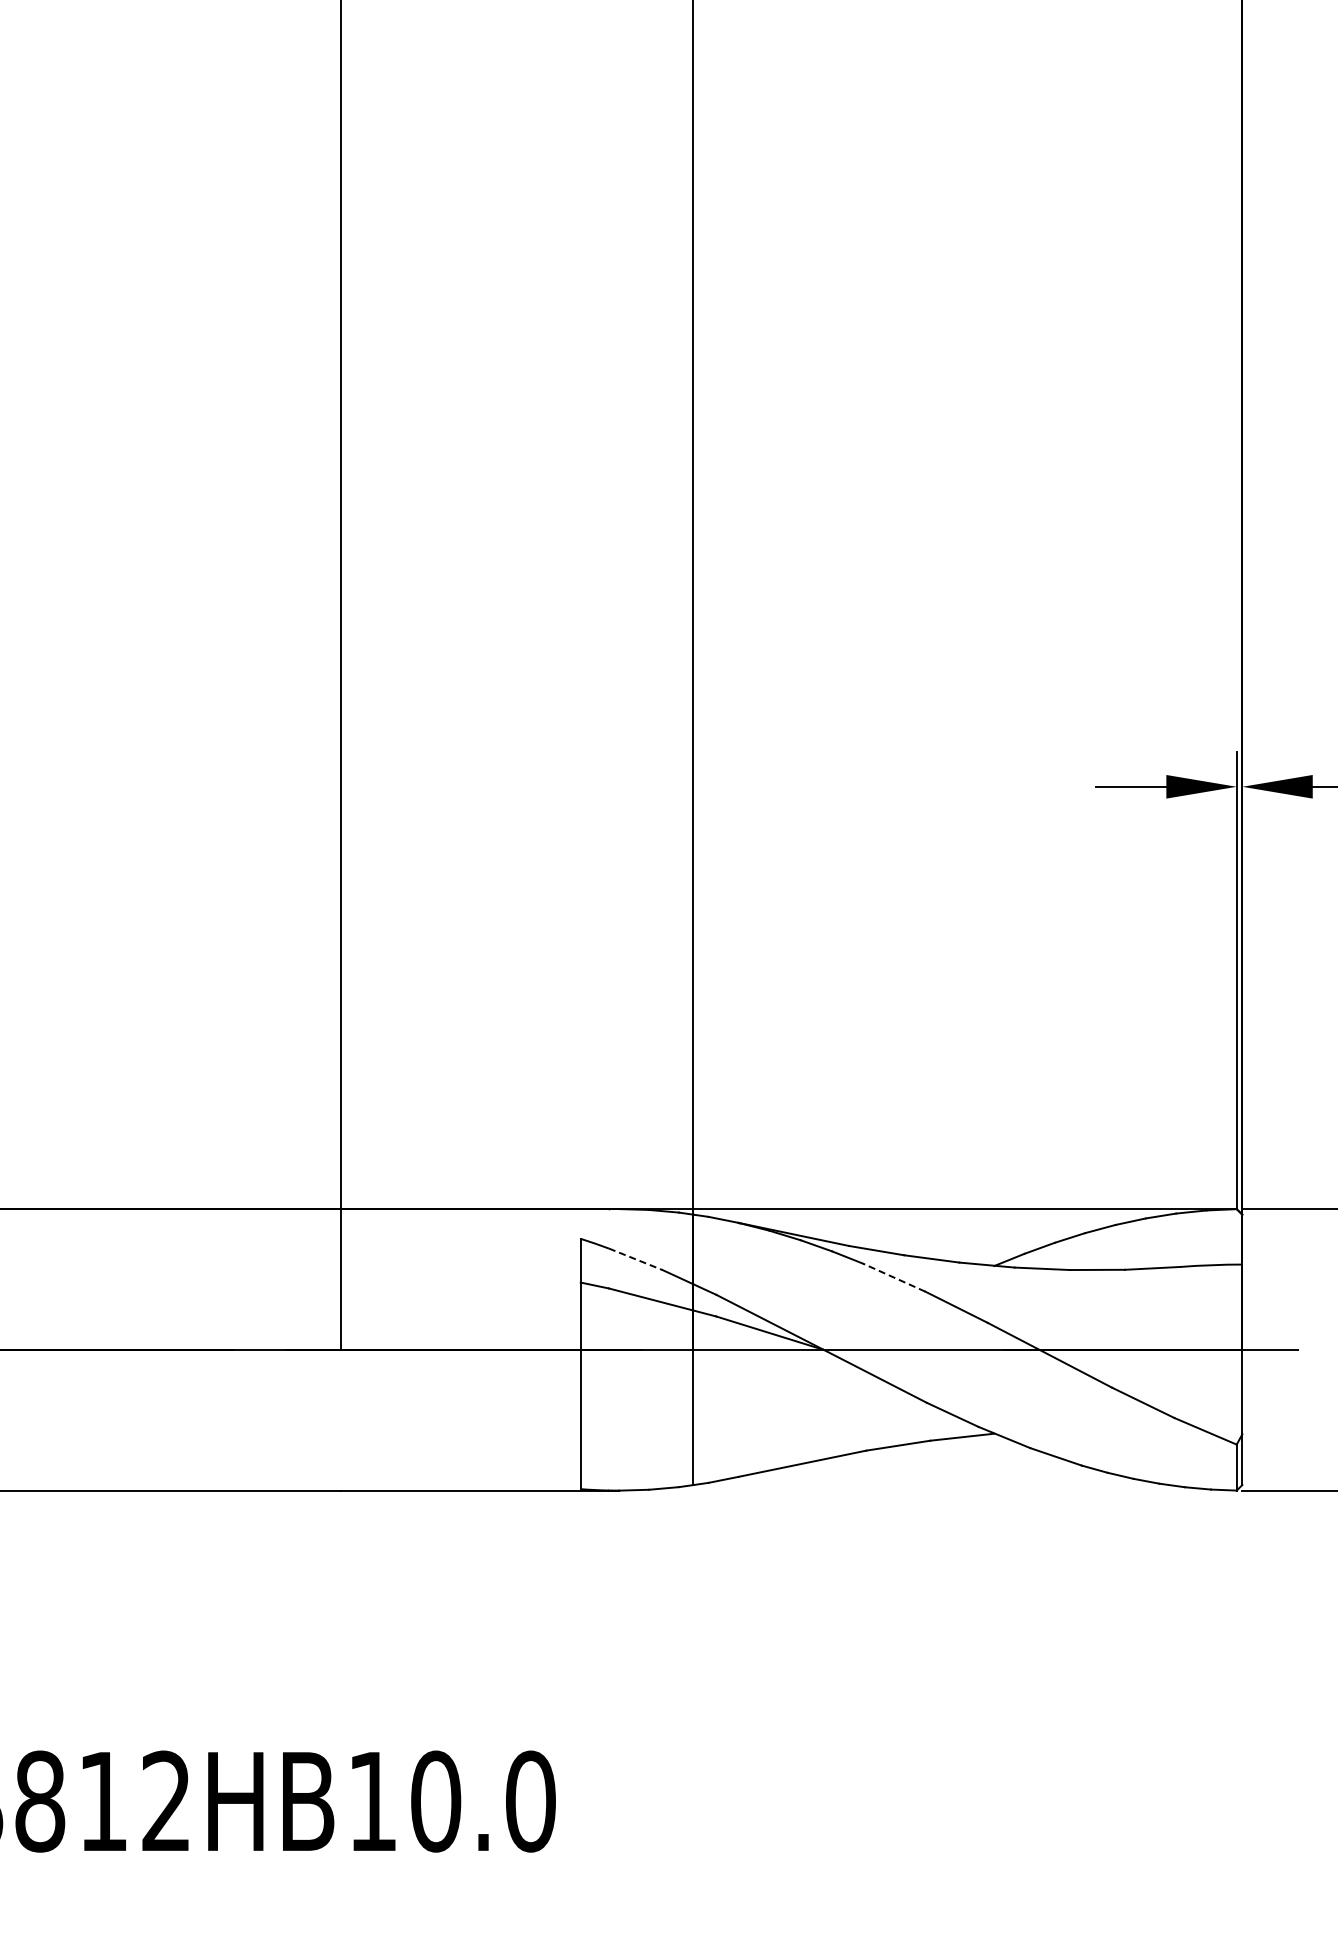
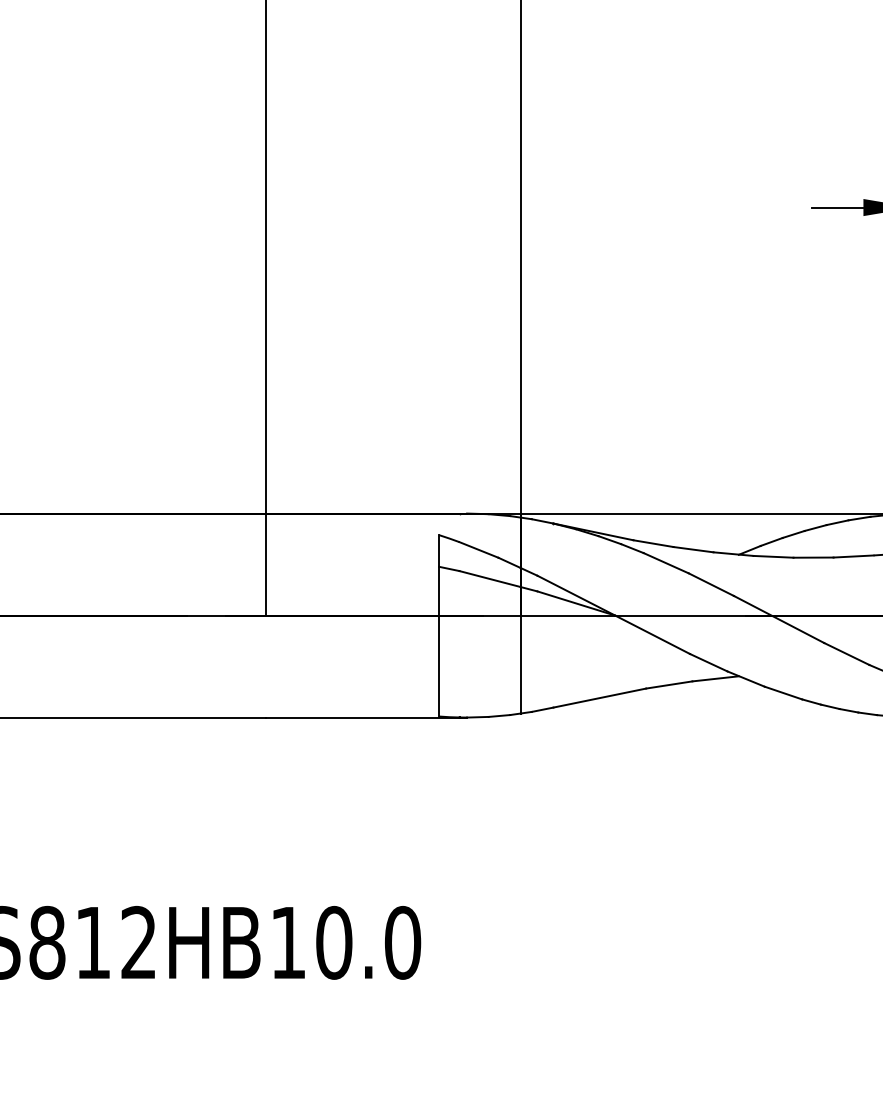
line: (635, 1259) -> (478, 550), dashed -> solid
line: (893, 1277) -> (665, 563), dashed -> solid

